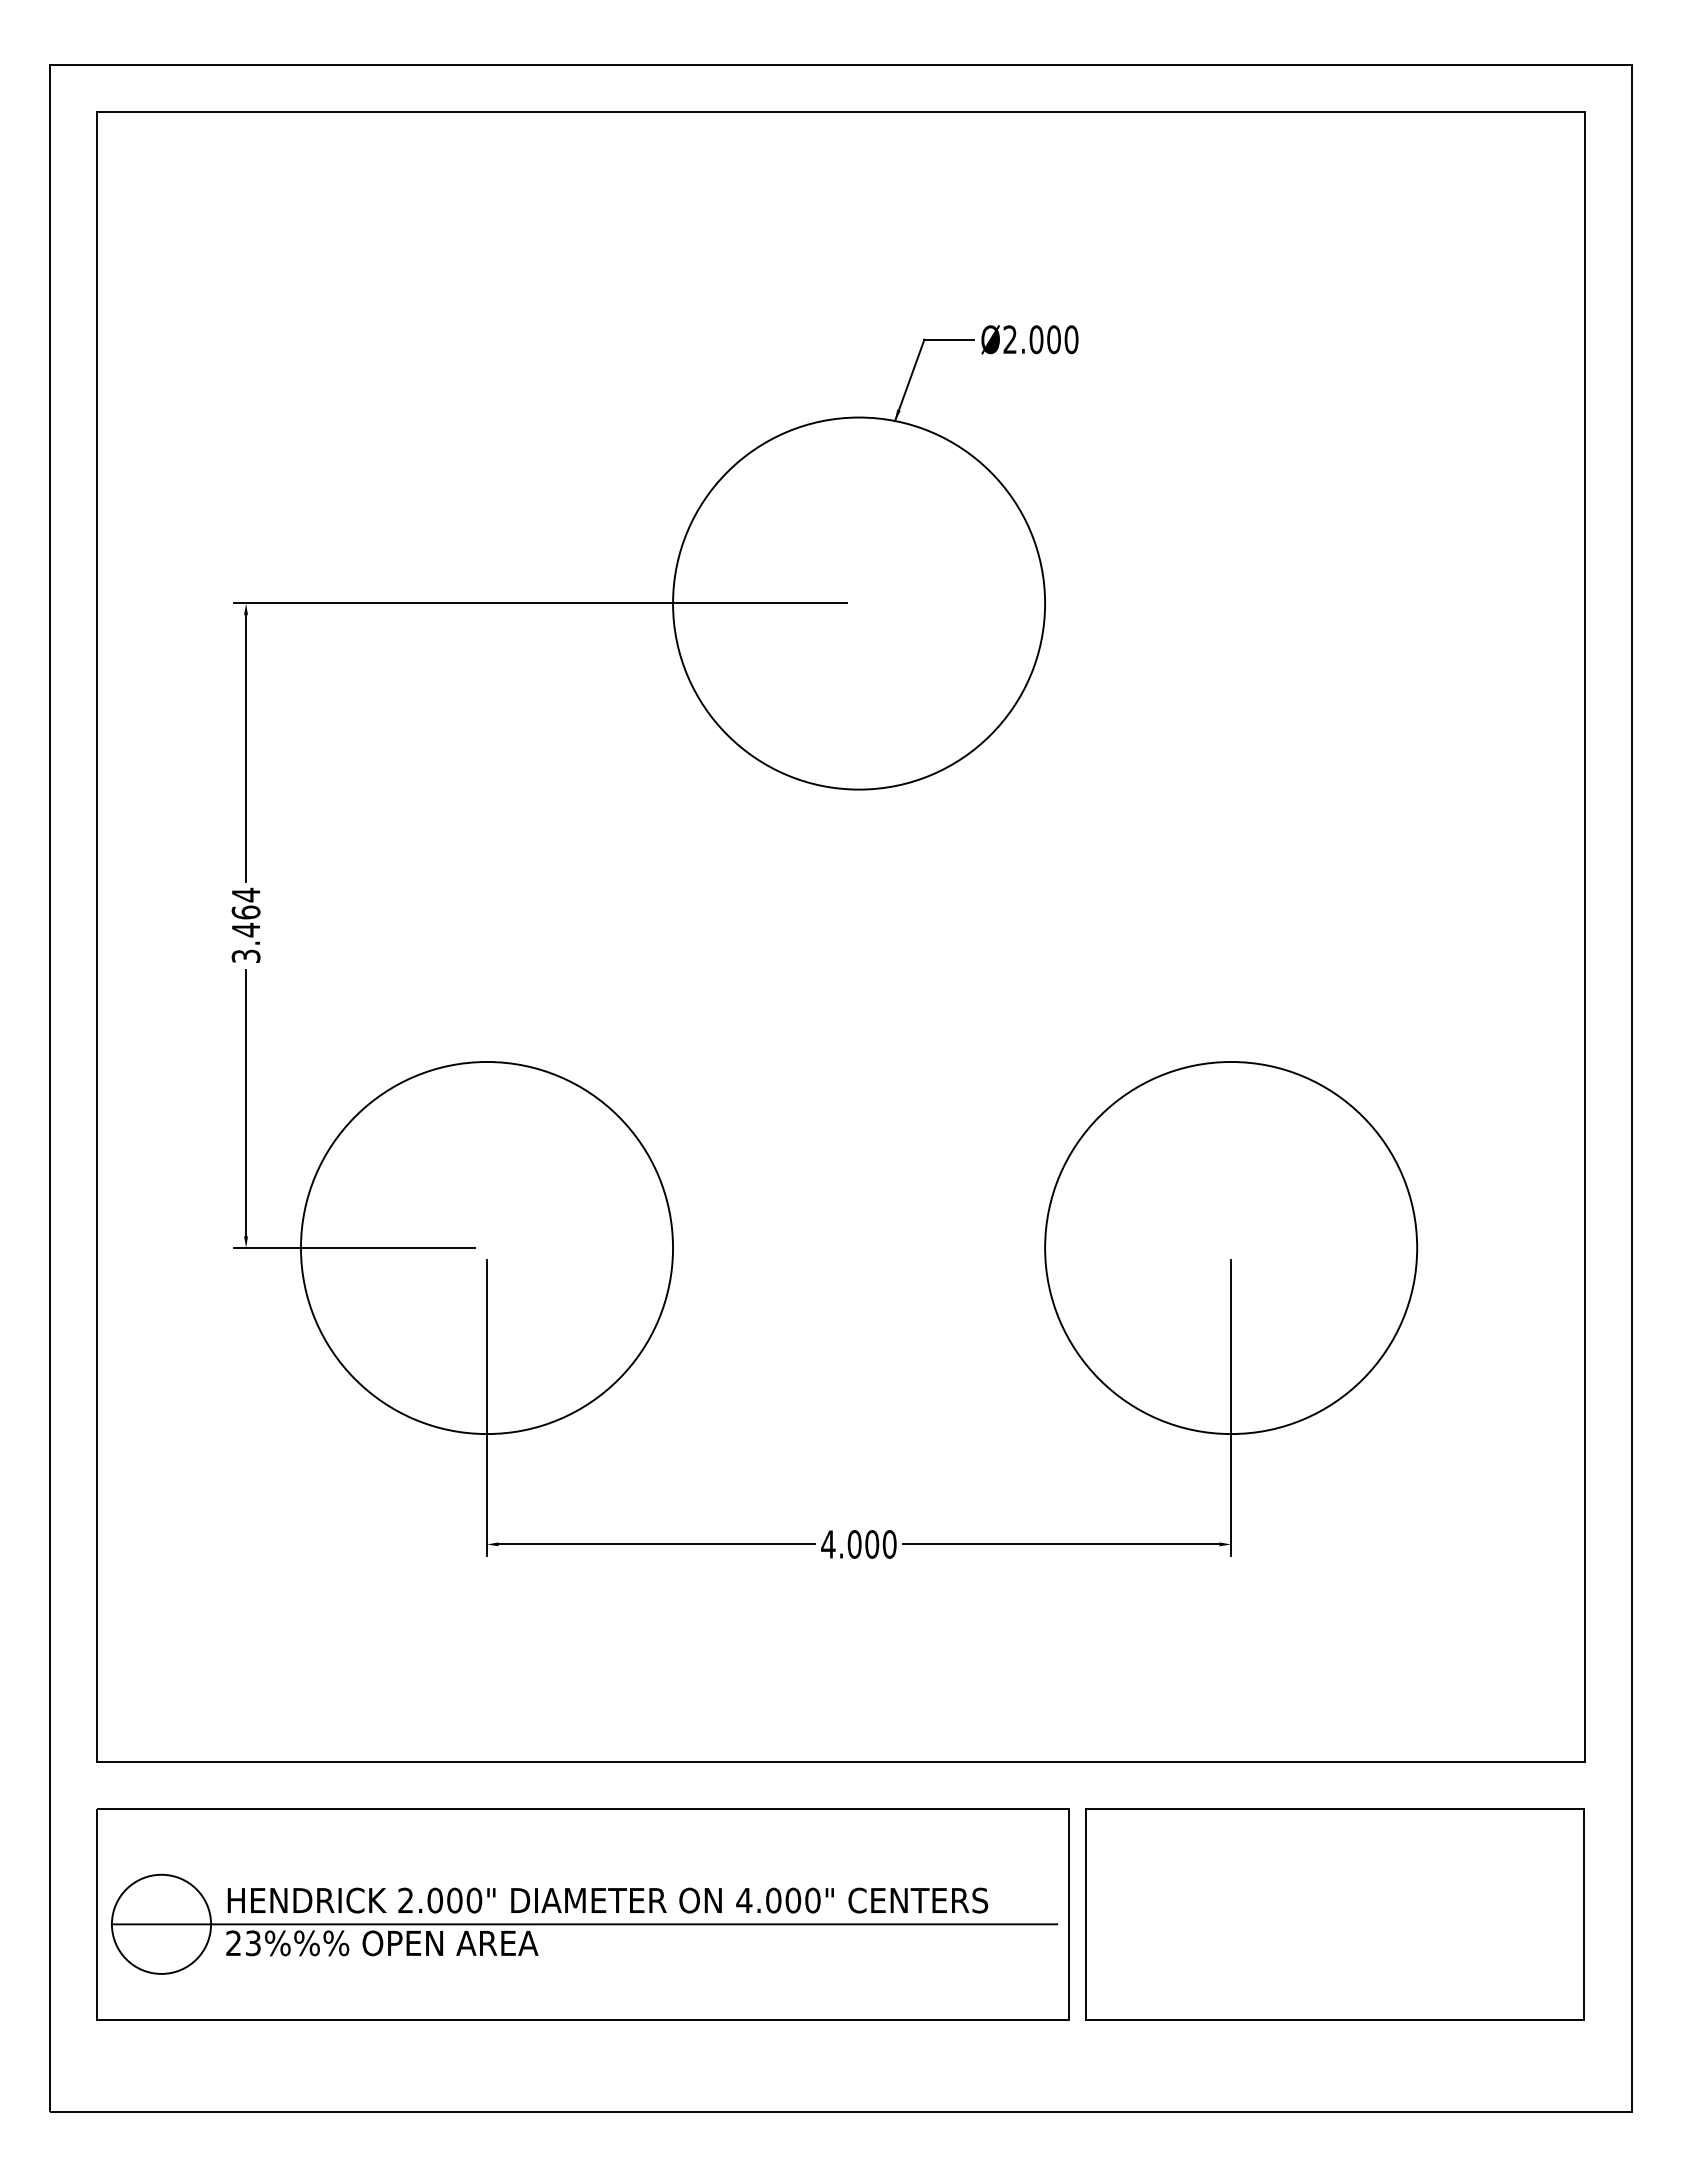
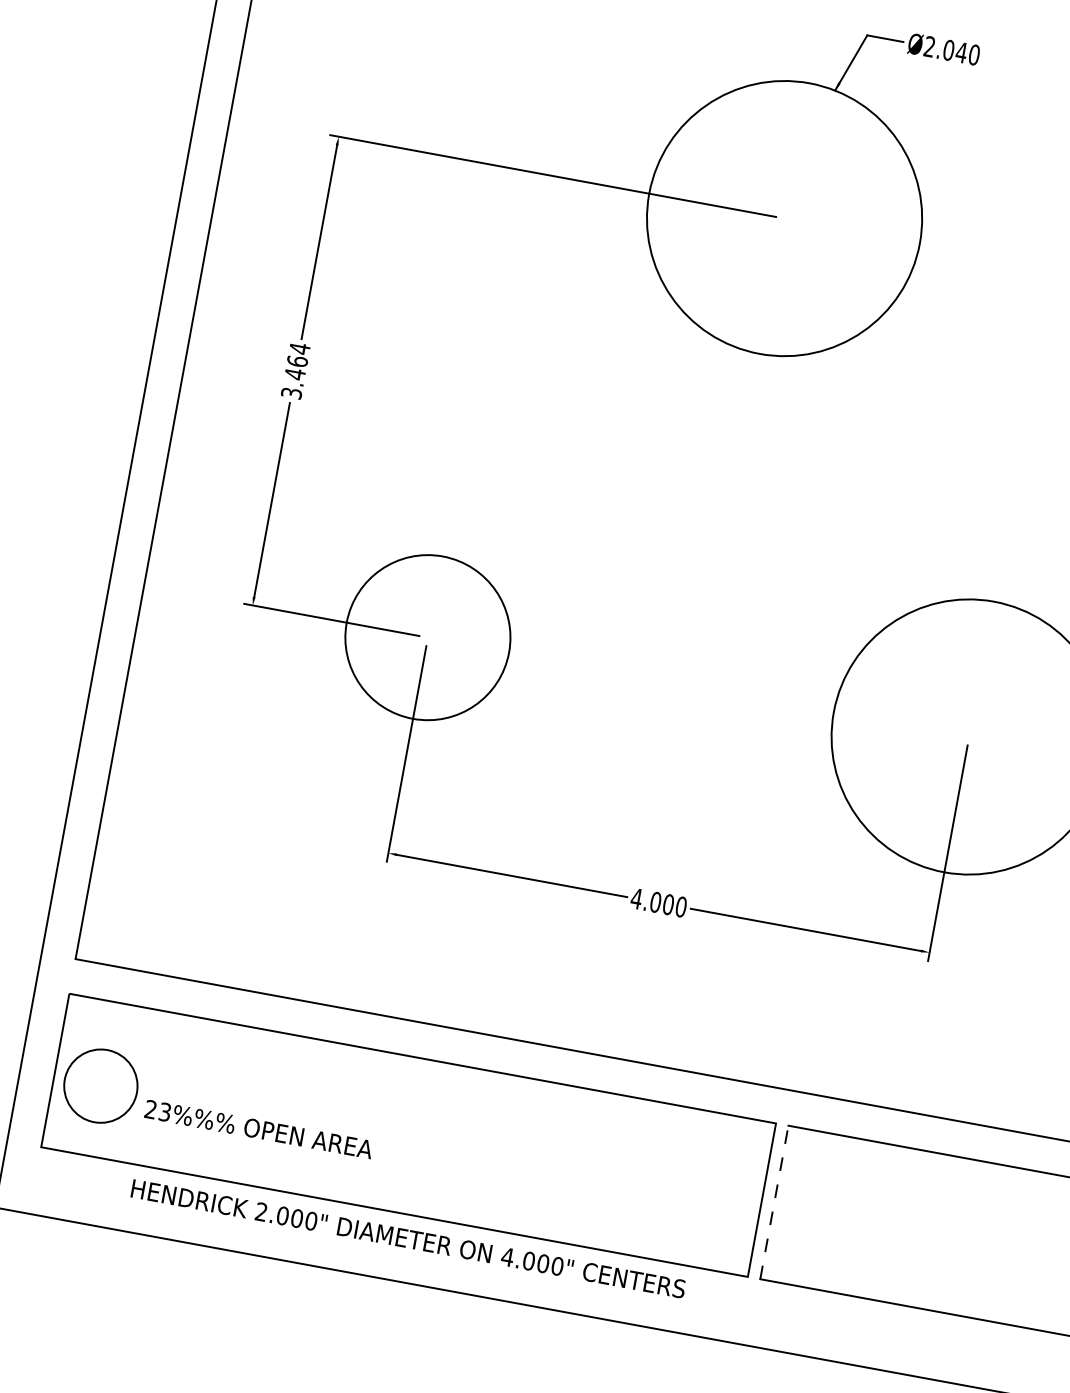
text: (1053, 339) -> (961, 52), Ø2.000 -> Ø2.040
circle: (486, 1247) -> (427, 637), size x0.6
text: (607, 1900) -> (408, 1238), moved
line: (1085, 1914) -> (774, 1202), solid -> dashed
line: (584, 1924) -> (408, 1142), removed

